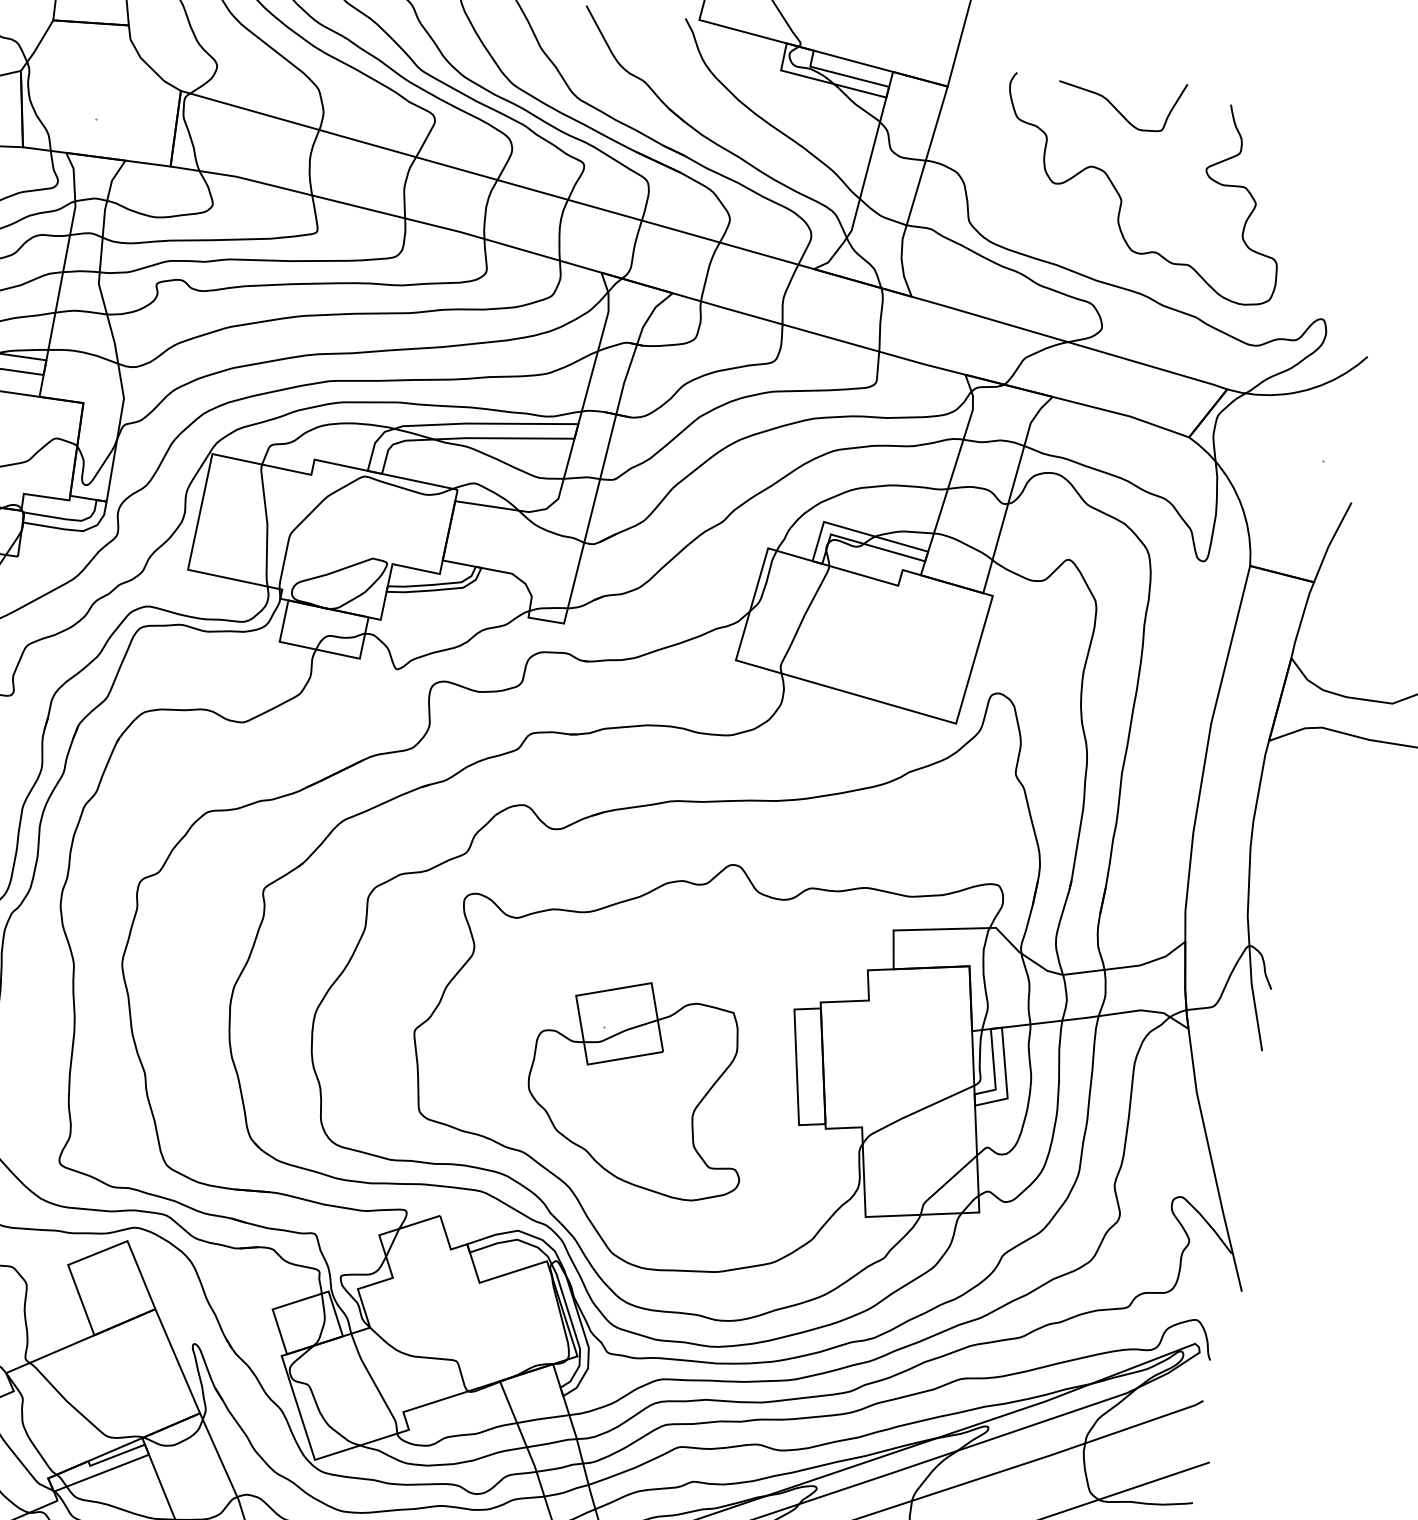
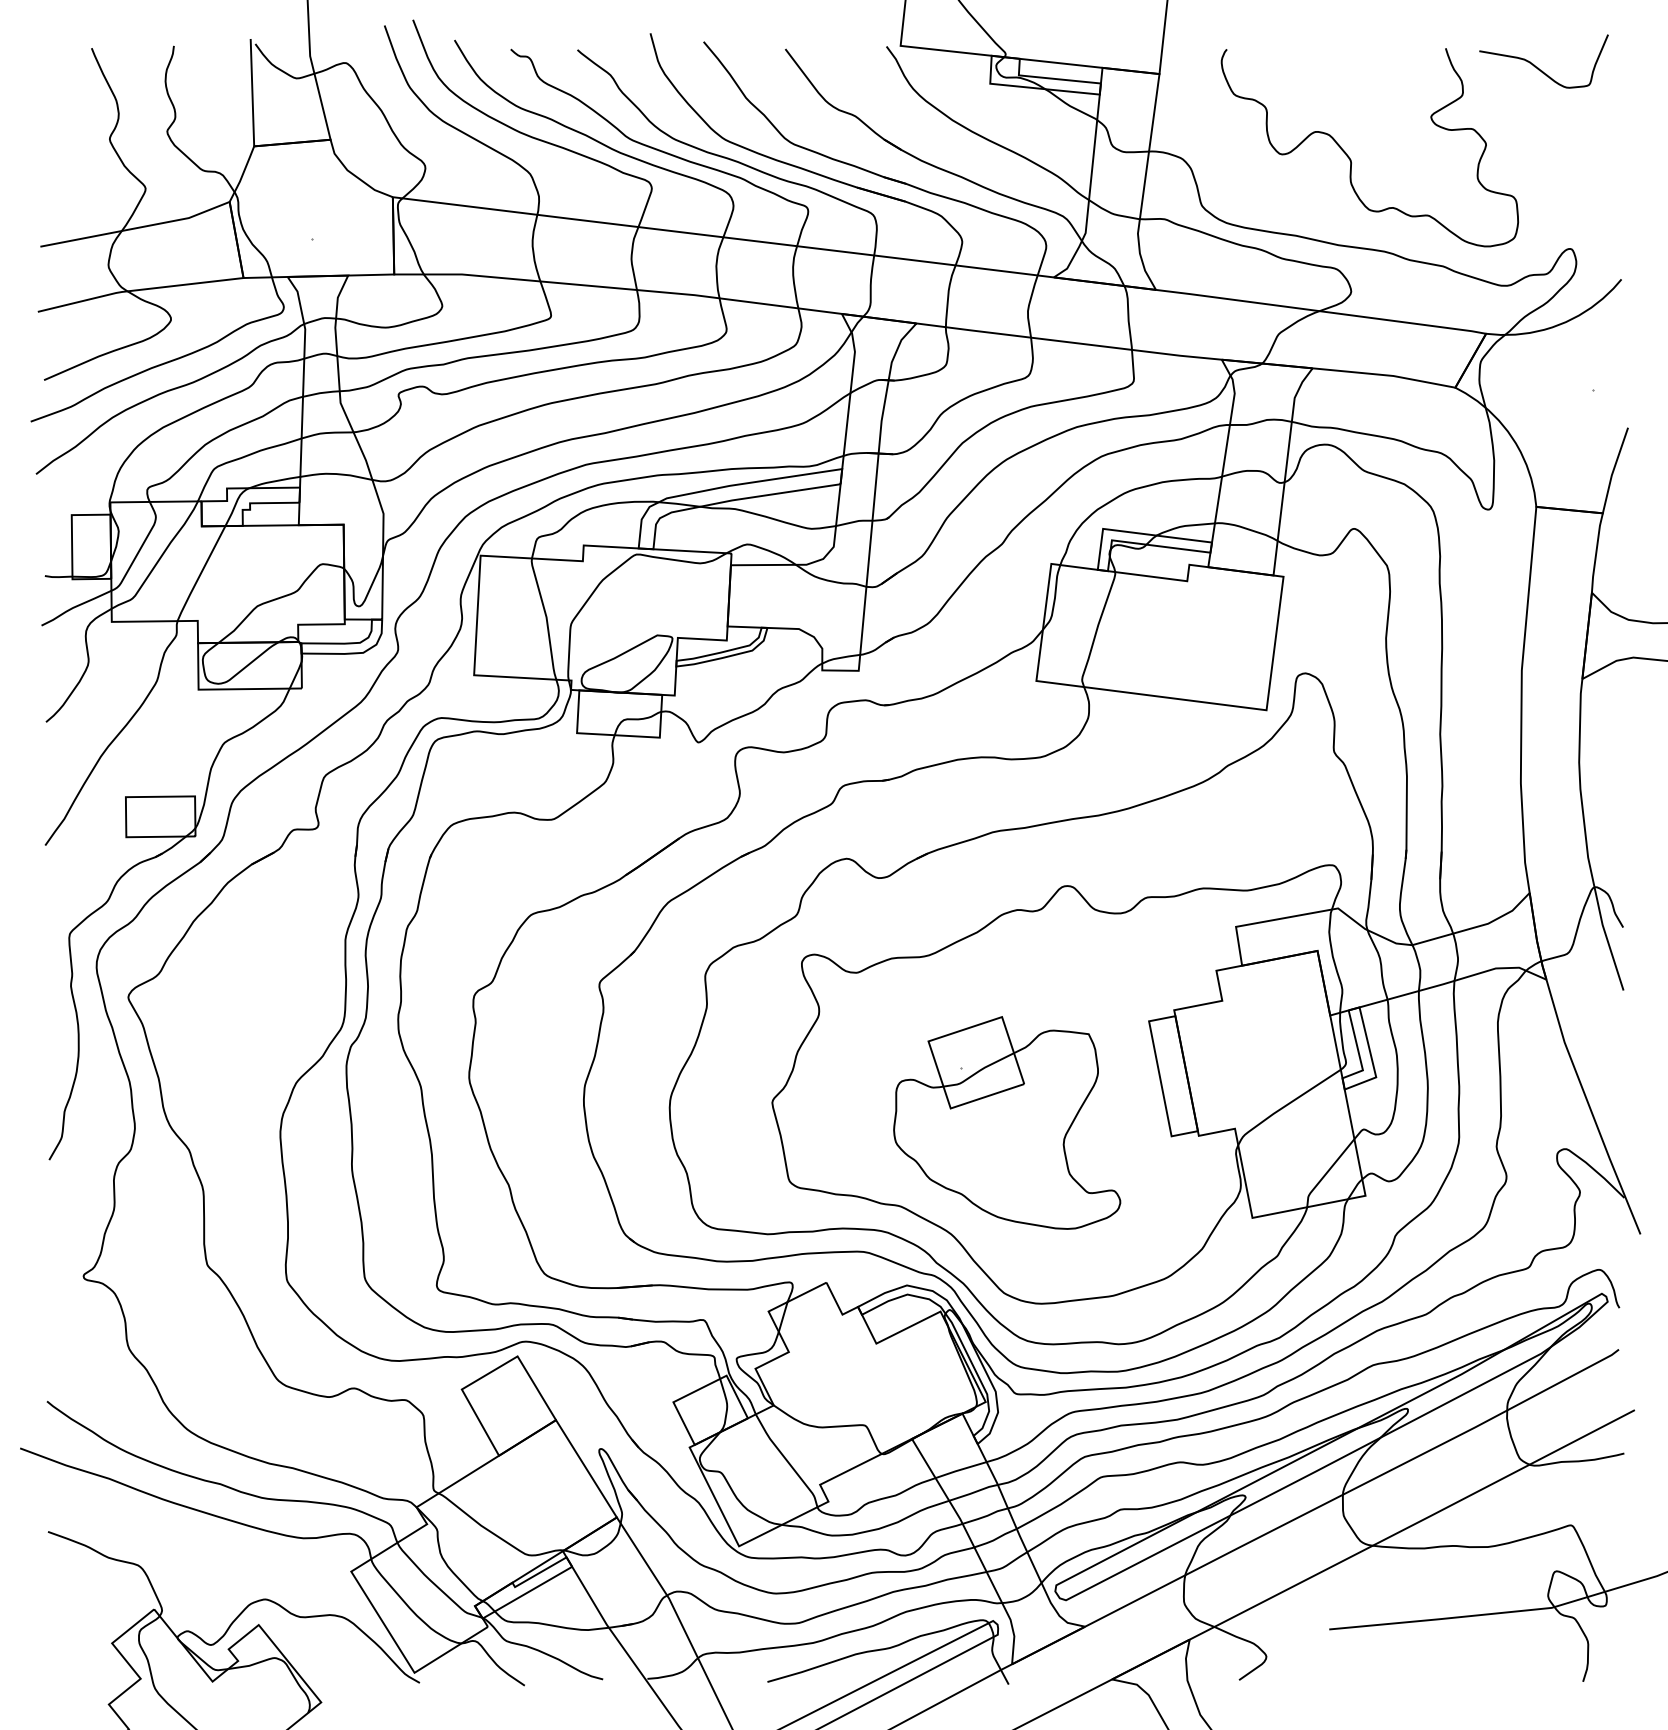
curve: (1114, 105) -> (1538, 67), moved

